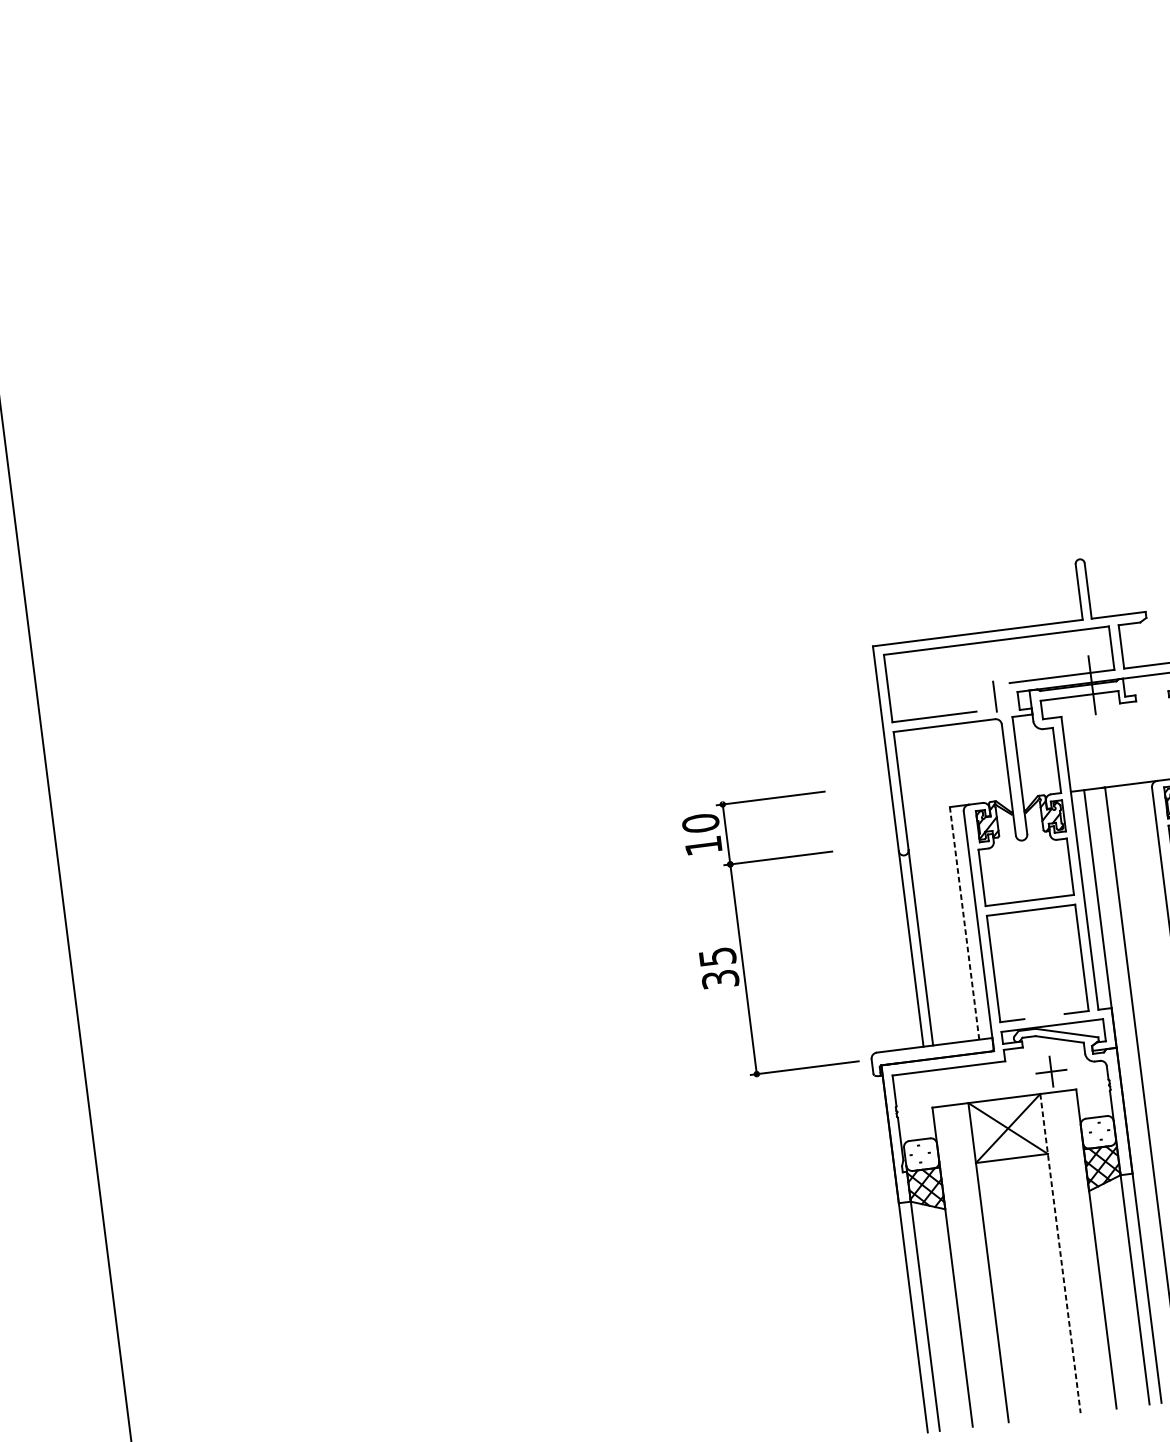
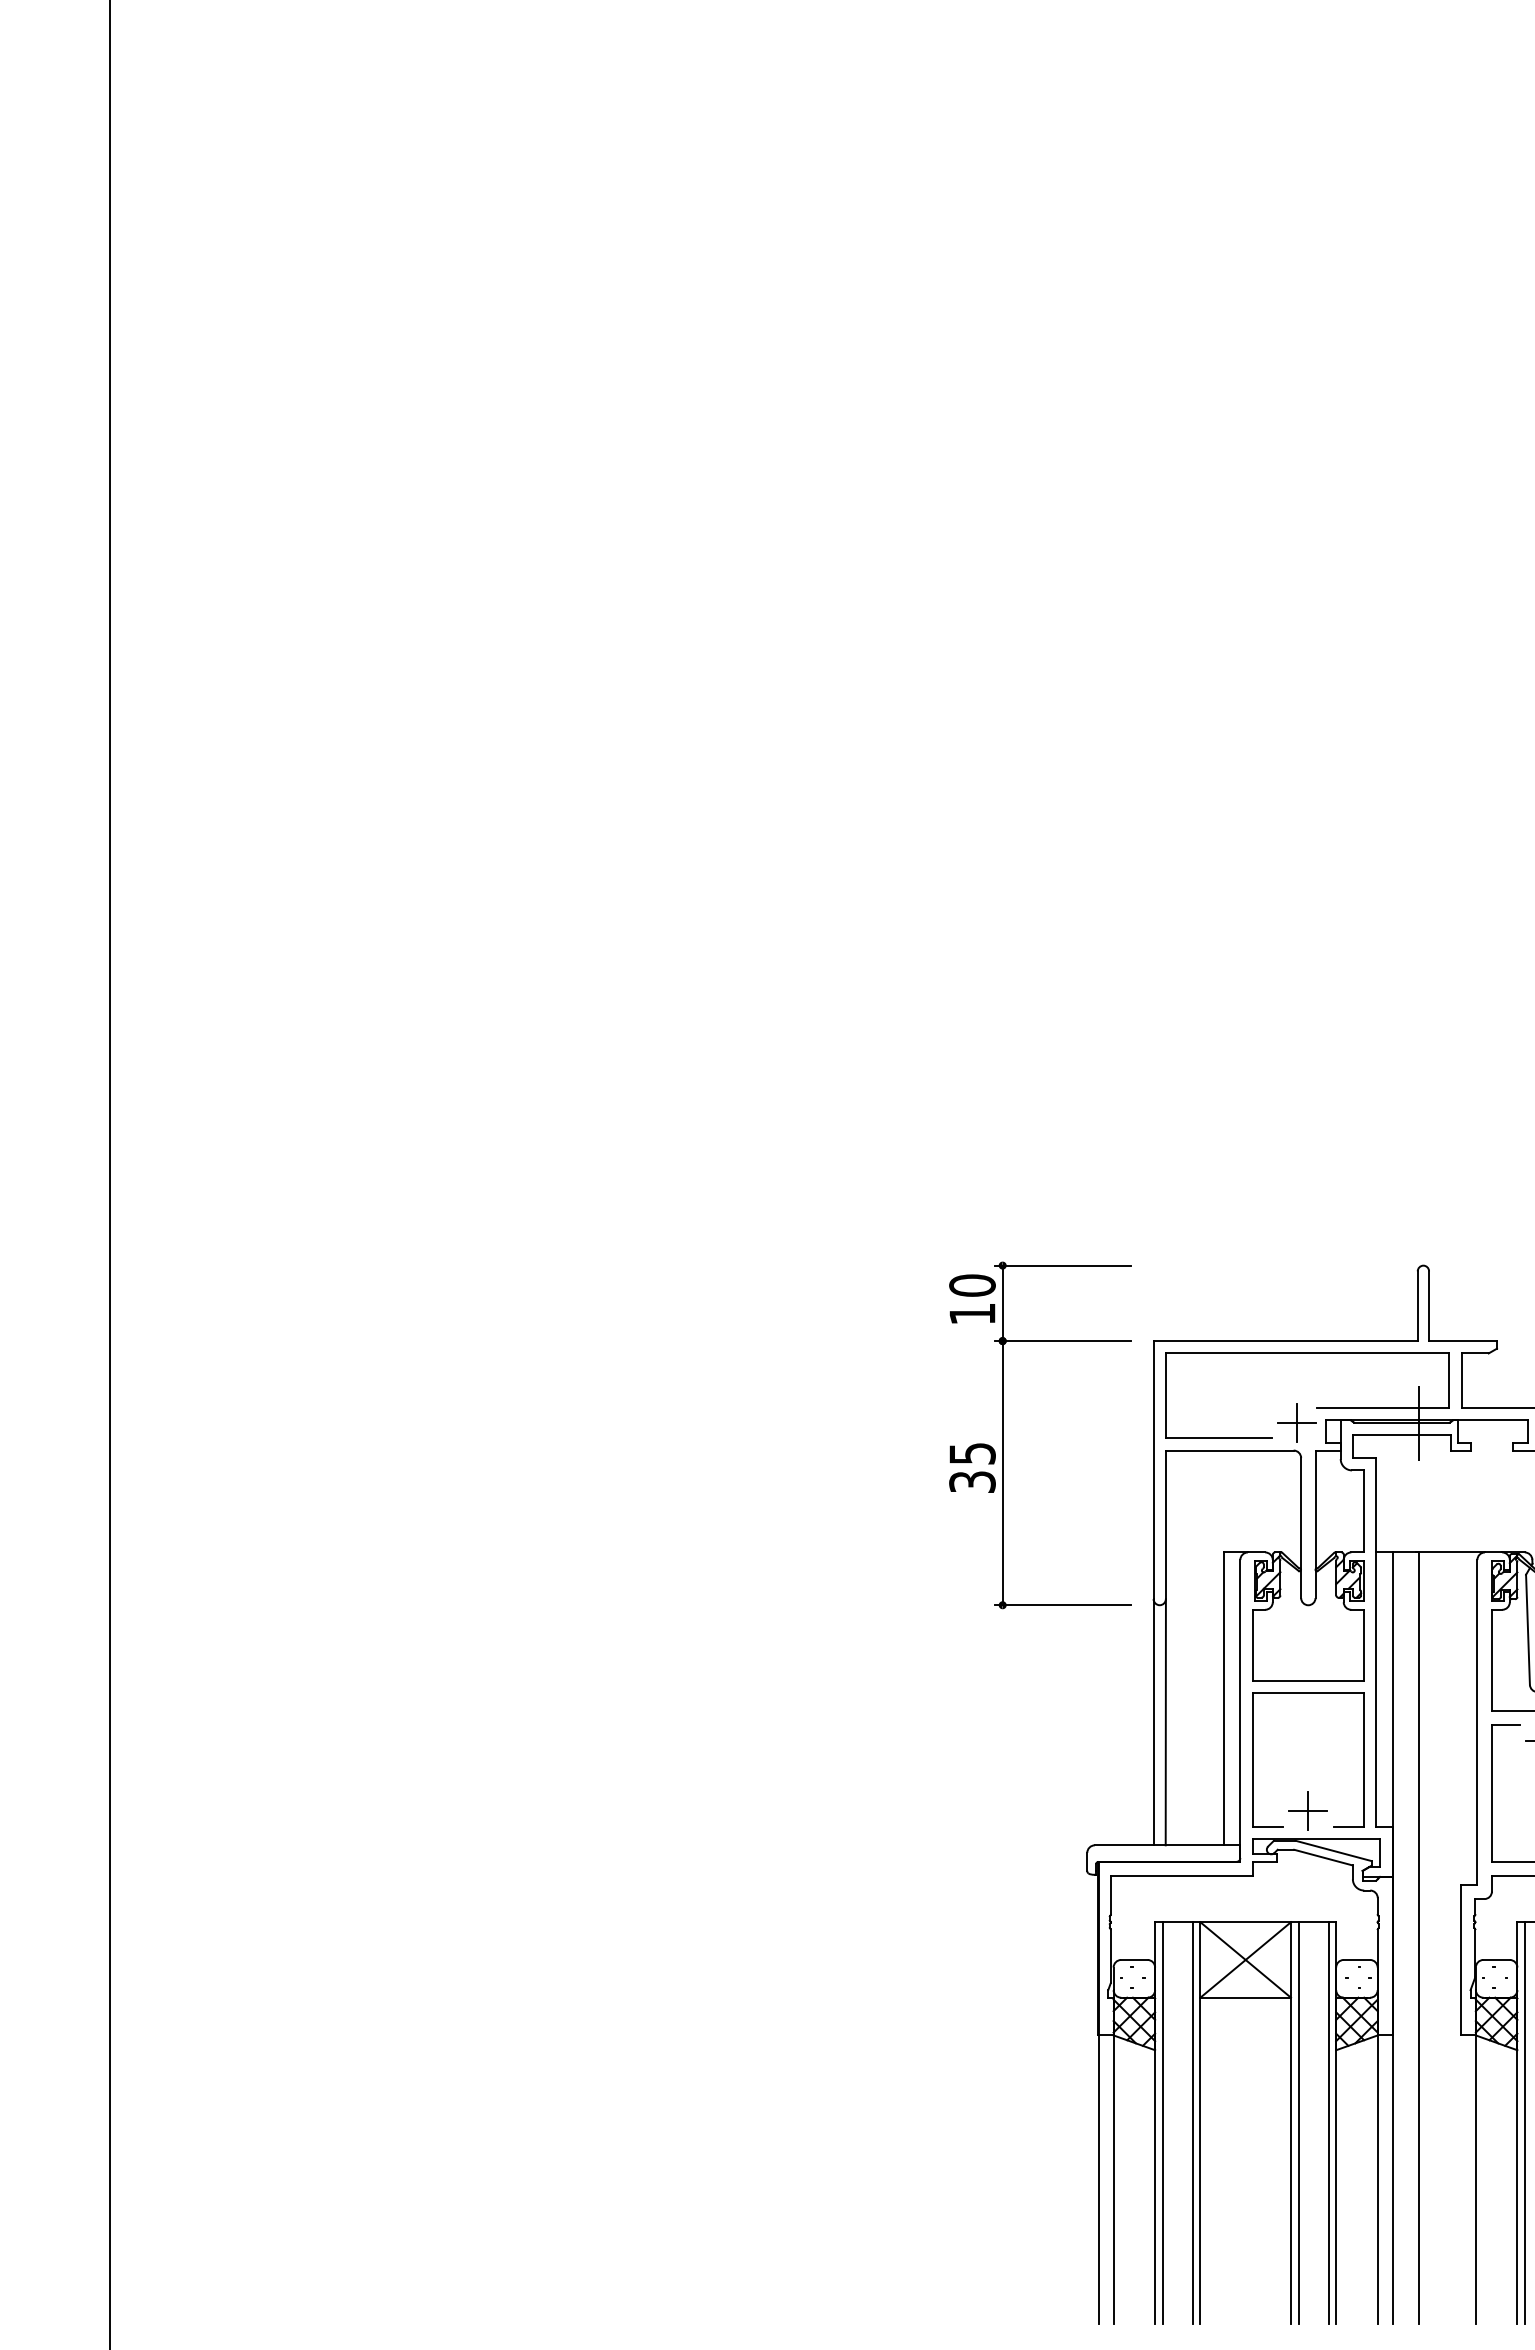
line: (994, 696) -> (1296, 1422), added
line: (964, 923) -> (1223, 1698), dashed -> solid
part: (740, 939) -> (1003, 1435), moved
part: (1050, 1071) -> (1307, 1810), moved
line: (1090, 1250) -> (1328, 2123), added
line: (1060, 1253) -> (1290, 2123), dashed -> solid
line: (1066, 1253) -> (1298, 2123), added
line: (982, 1263) -> (1192, 2123), added
line: (958, 1266) -> (1162, 2123), added

